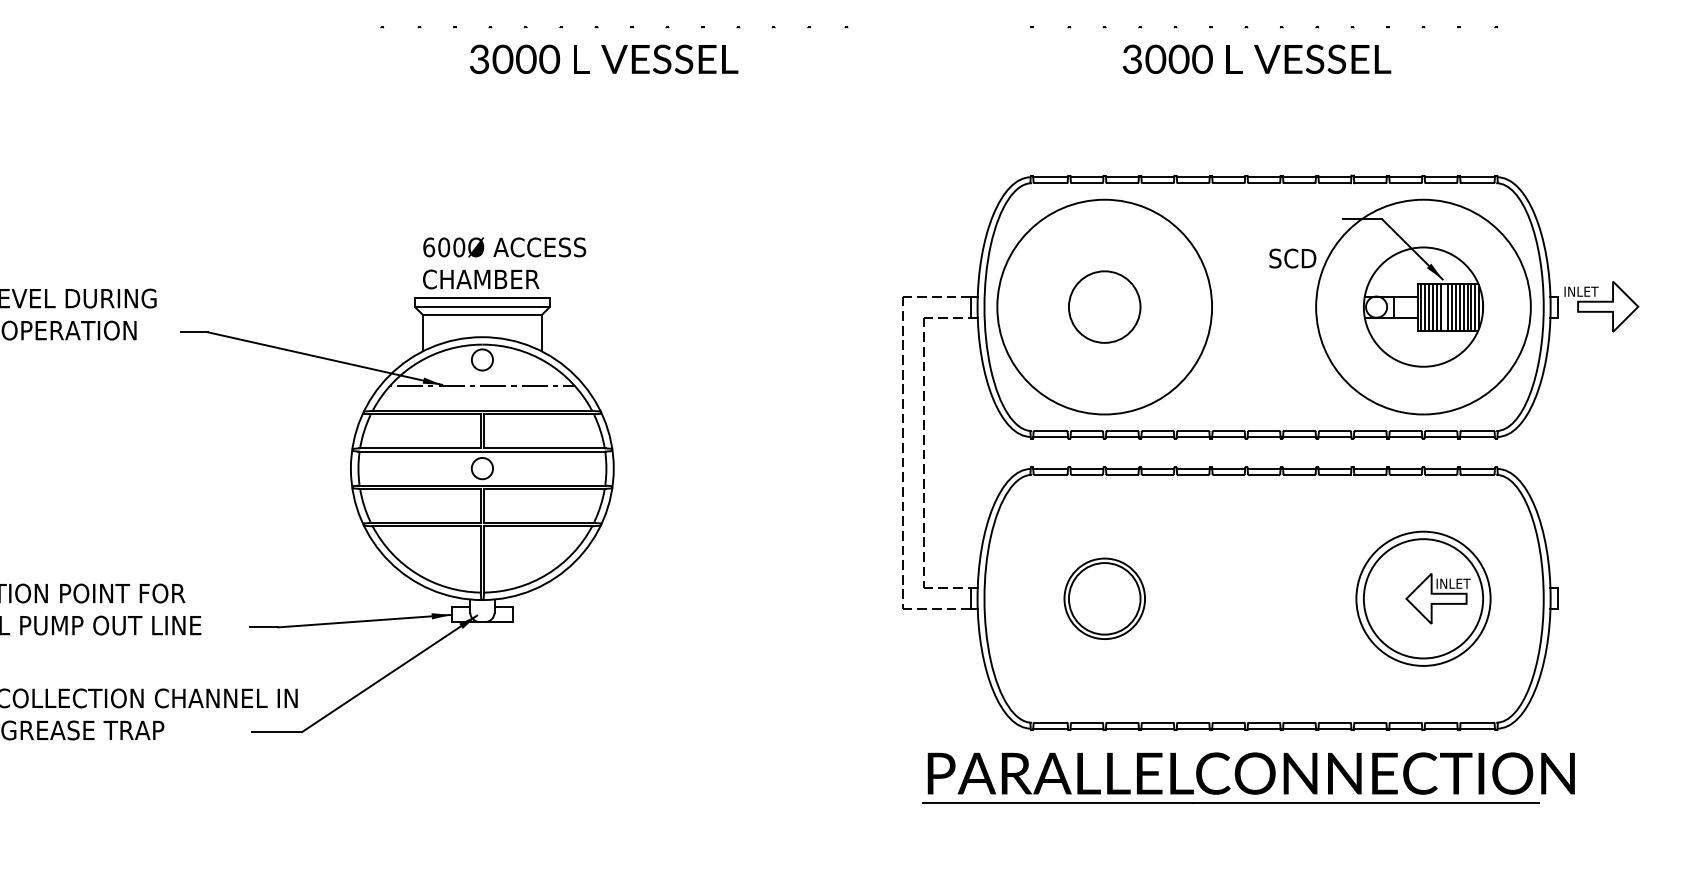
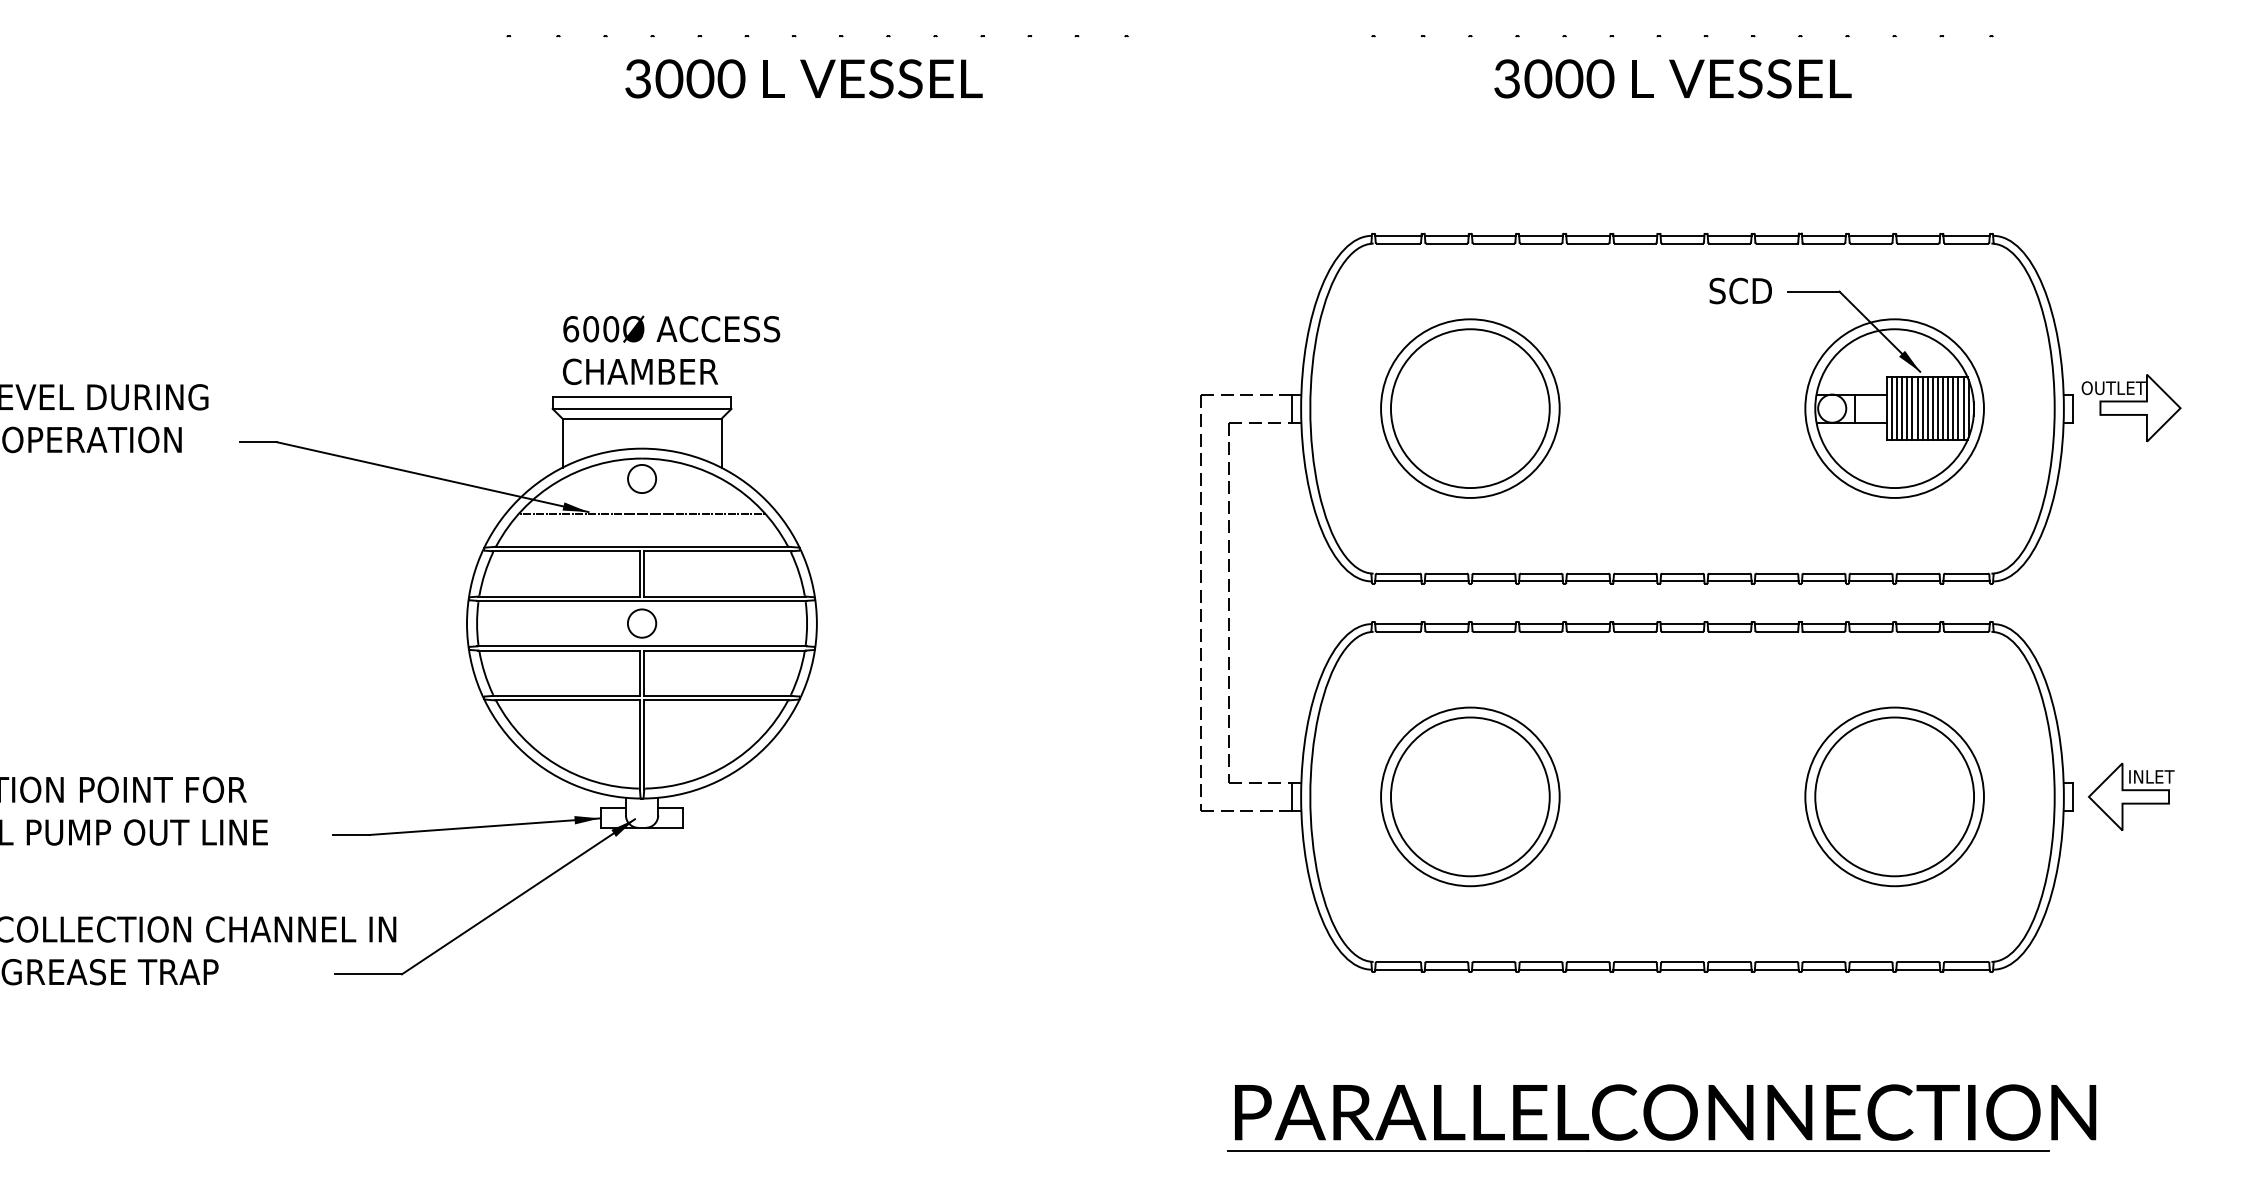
text: (1292, 258) -> (1740, 290), moved
text: (1587, 291) -> (2113, 388), INLET -> OUTLET
circle: (1104, 307) -> (1469, 408), size x1.67
circle: (1104, 307) -> (1470, 408), size x0.62
circle: (1423, 307) -> (1894, 408), size x0.62
line: (1444, 307) -> (1922, 408), added
part: (1104, 598) -> (1470, 796), size x1.67
part: (1438, 598) -> (2131, 796), moved
part: (1248, 777) -> (1661, 1117), moved

